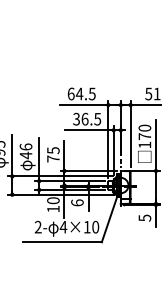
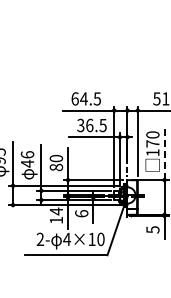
line: (155, 144) -> (164, 152), solid -> dashed
text: (53, 155) -> (56, 163), 75 -> 80
text: (53, 200) -> (56, 211), 10 -> 14

